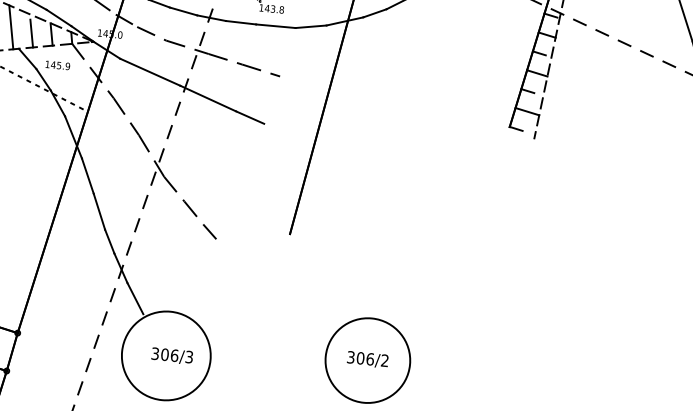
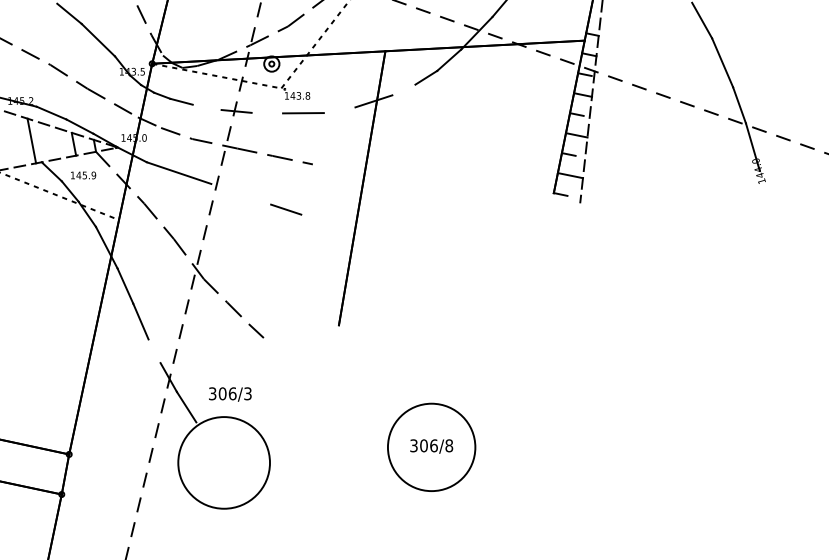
line: (182, 11) -> (206, 107), removed
line: (374, 12) -> (403, 89), removed
line: (241, 22) -> (267, 112), removed
line: (310, 27) -> (339, 110), removed
line: (31, 33) -> (53, 145), removed
line: (208, 97) -> (241, 193), removed
line: (109, 241) -> (154, 351), removed
text: (172, 356) -> (230, 394), moved
text: (385, 360) -> (449, 445), 306/2 -> 306/8

